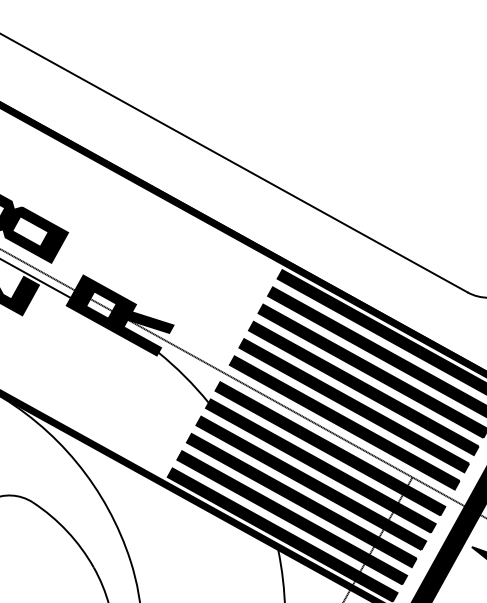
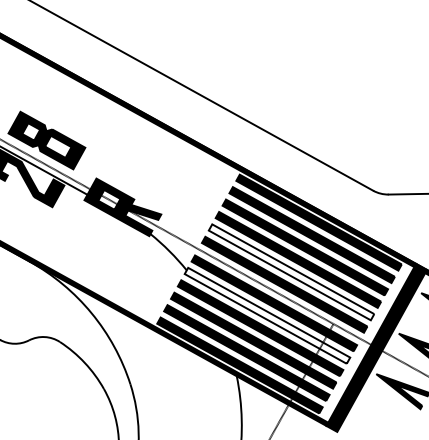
fill: (354, 405) -> (291, 272), removed
fill: (320, 465) -> (267, 315), removed

